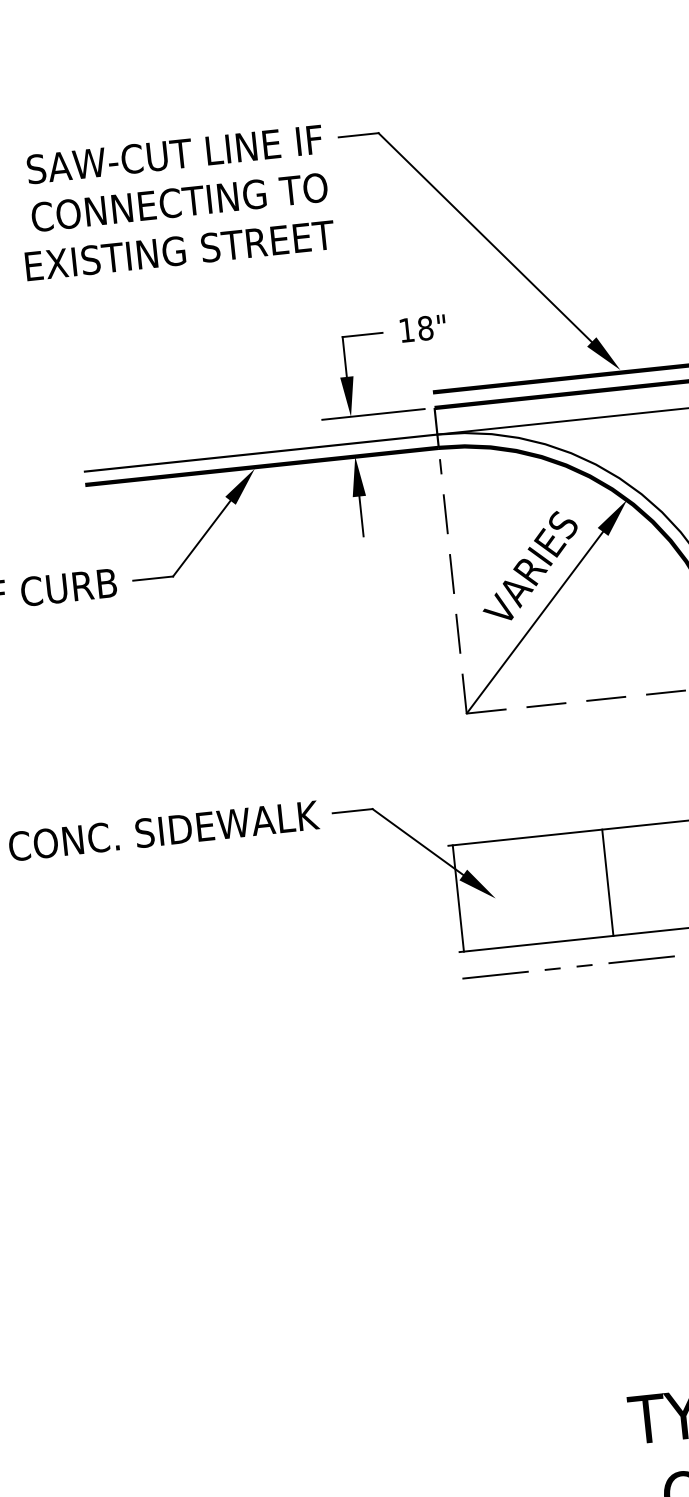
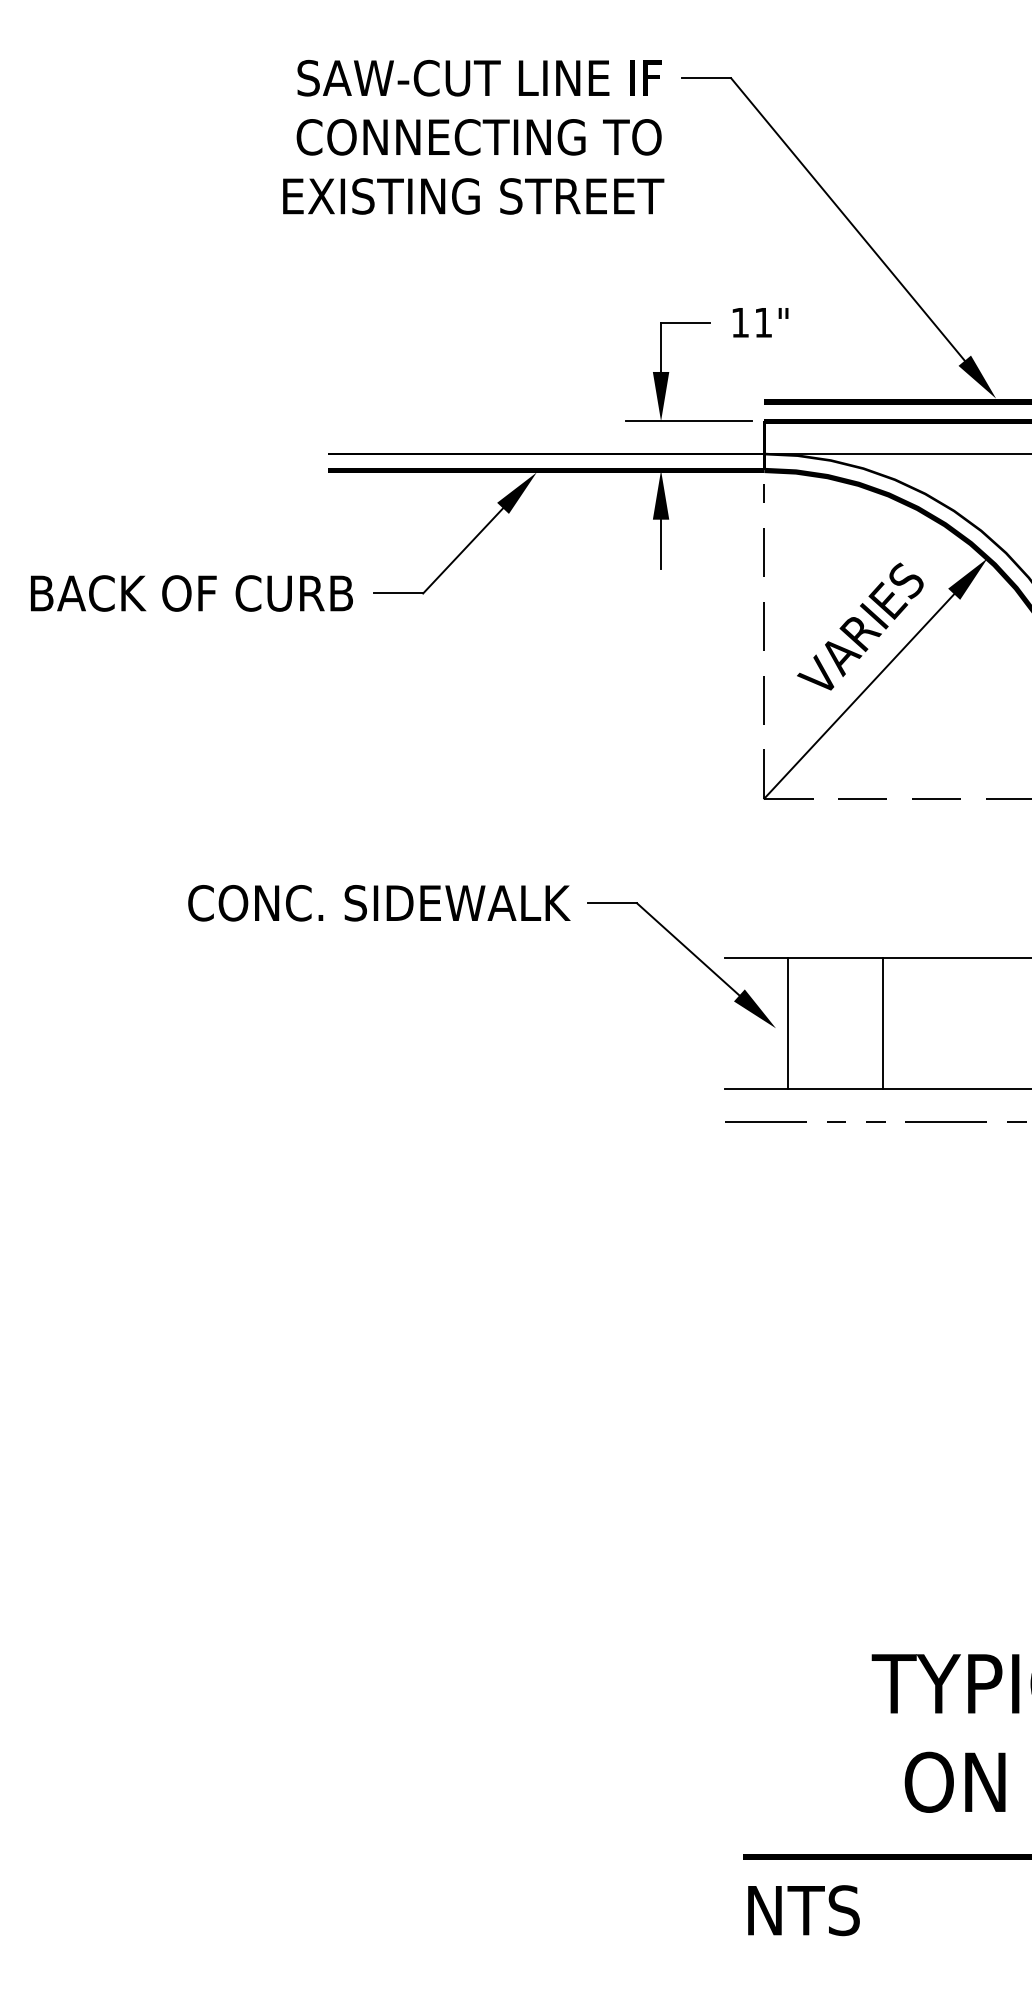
text: (425, 328) -> (763, 322), 18" -> 11"
line: (607, 882) -> (882, 1023), moved
line: (458, 898) -> (788, 1023), moved

